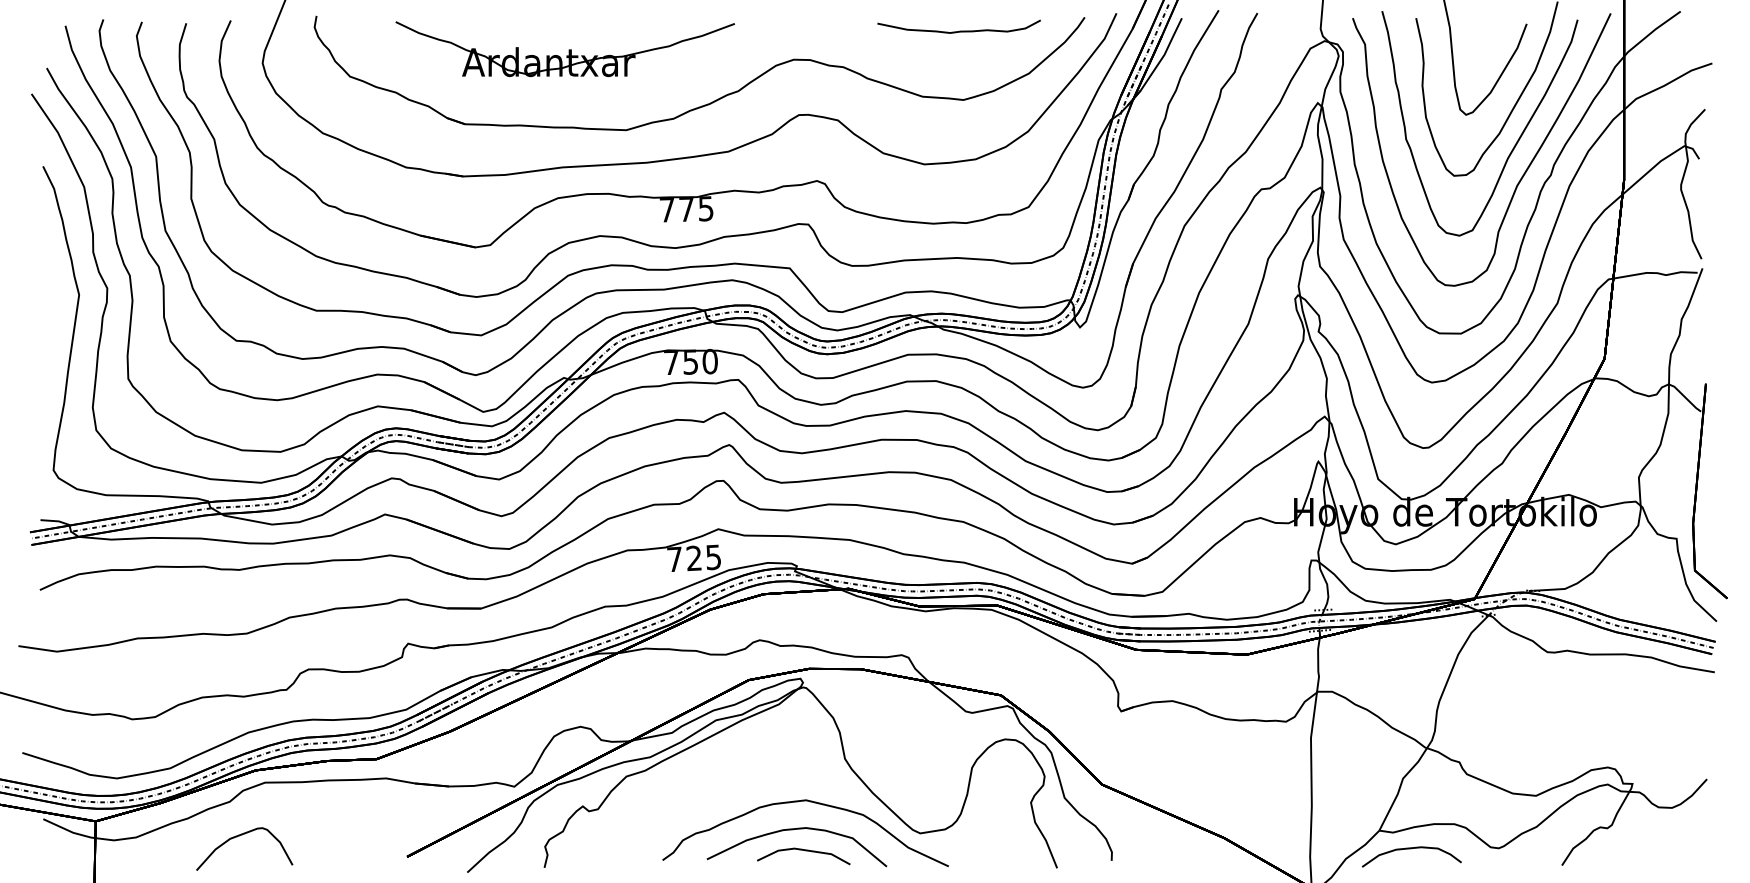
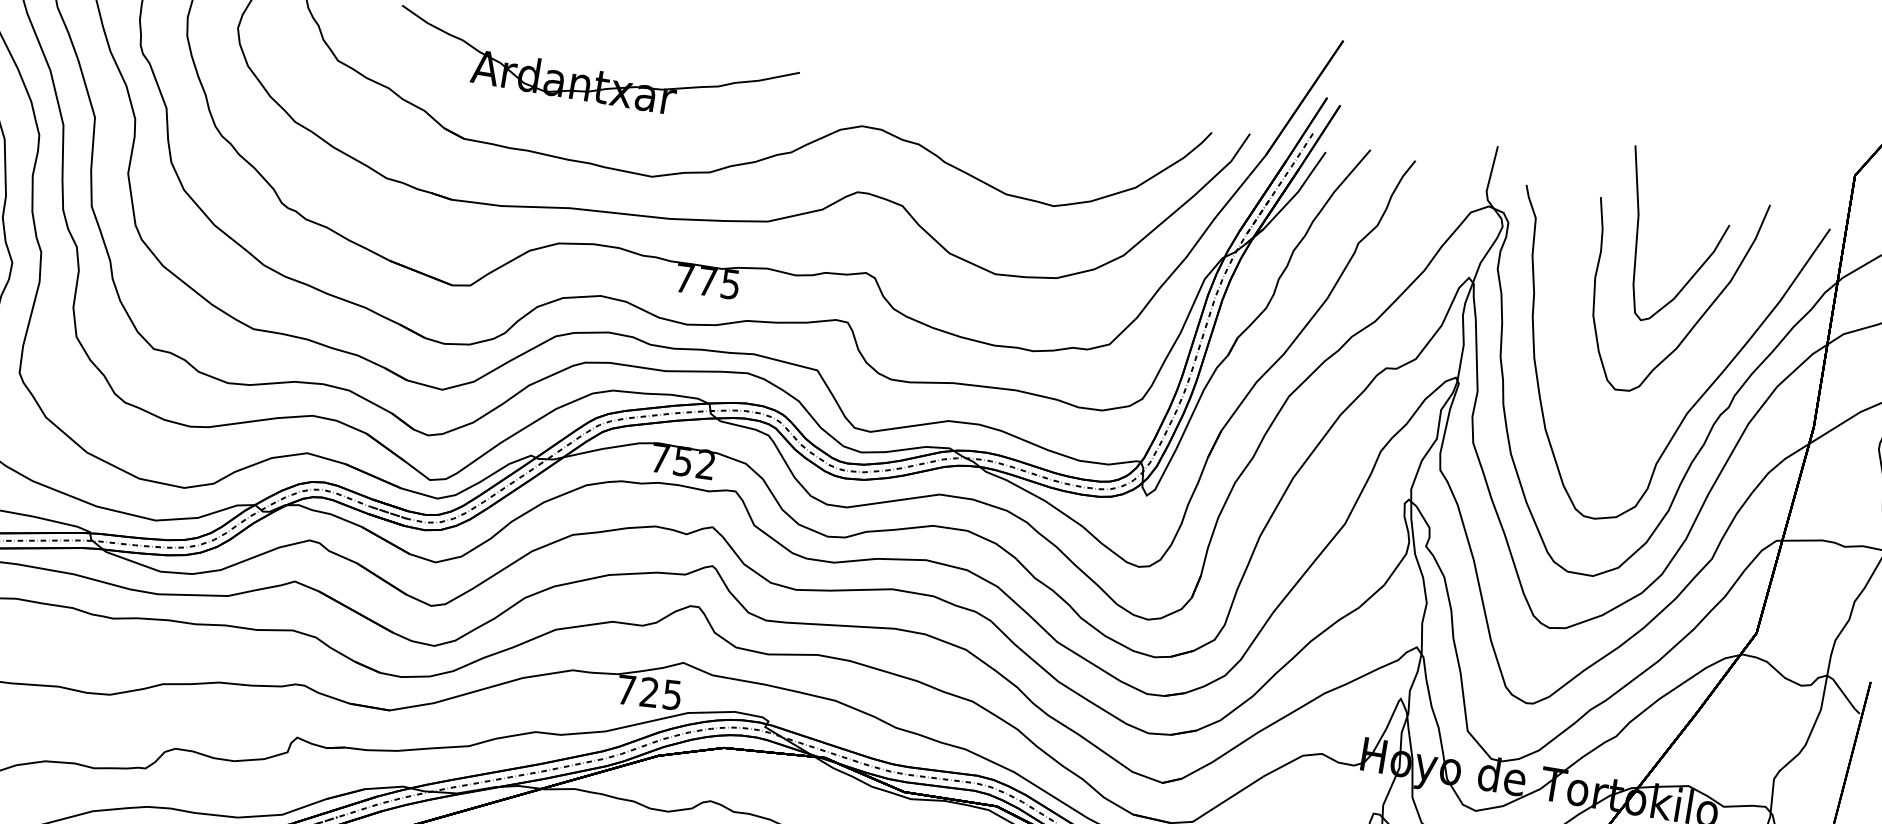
curve: (959, 30) -> (1062, 123), removed
curve: (1513, 146) -> (1690, 366), removed
text: (709, 361) -> (705, 464), 750 -> 752

